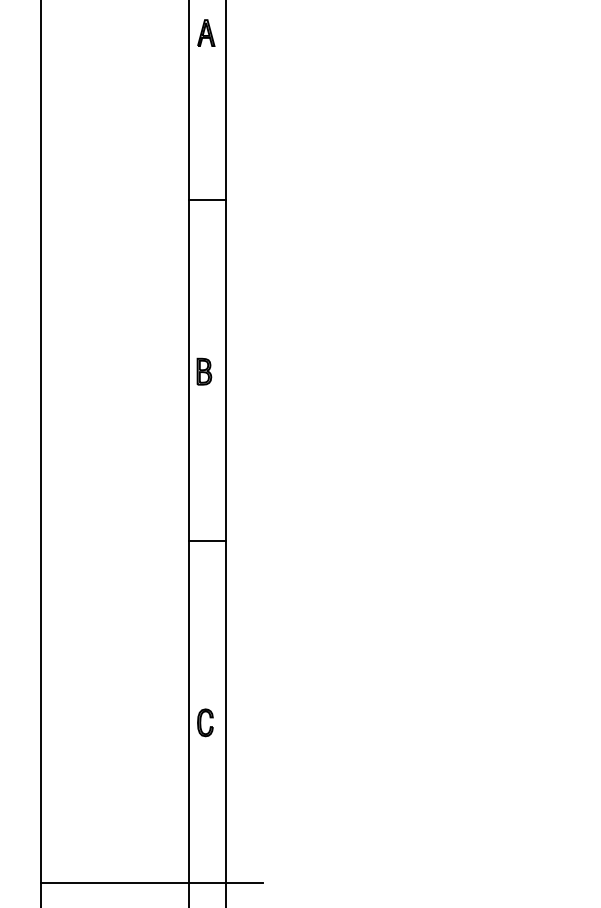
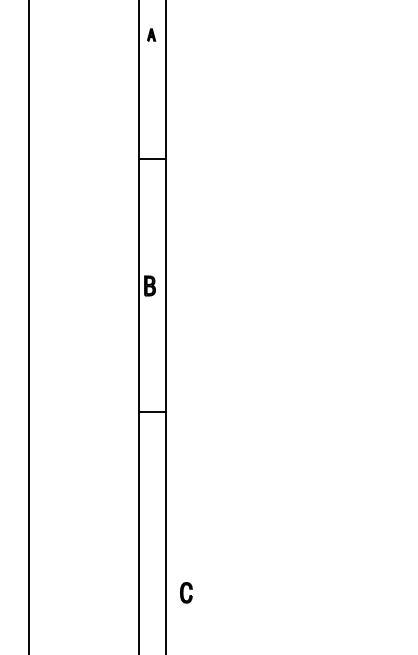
part: (206, 32) -> (151, 34), size x0.6
part: (205, 722) -> (186, 592), moved

